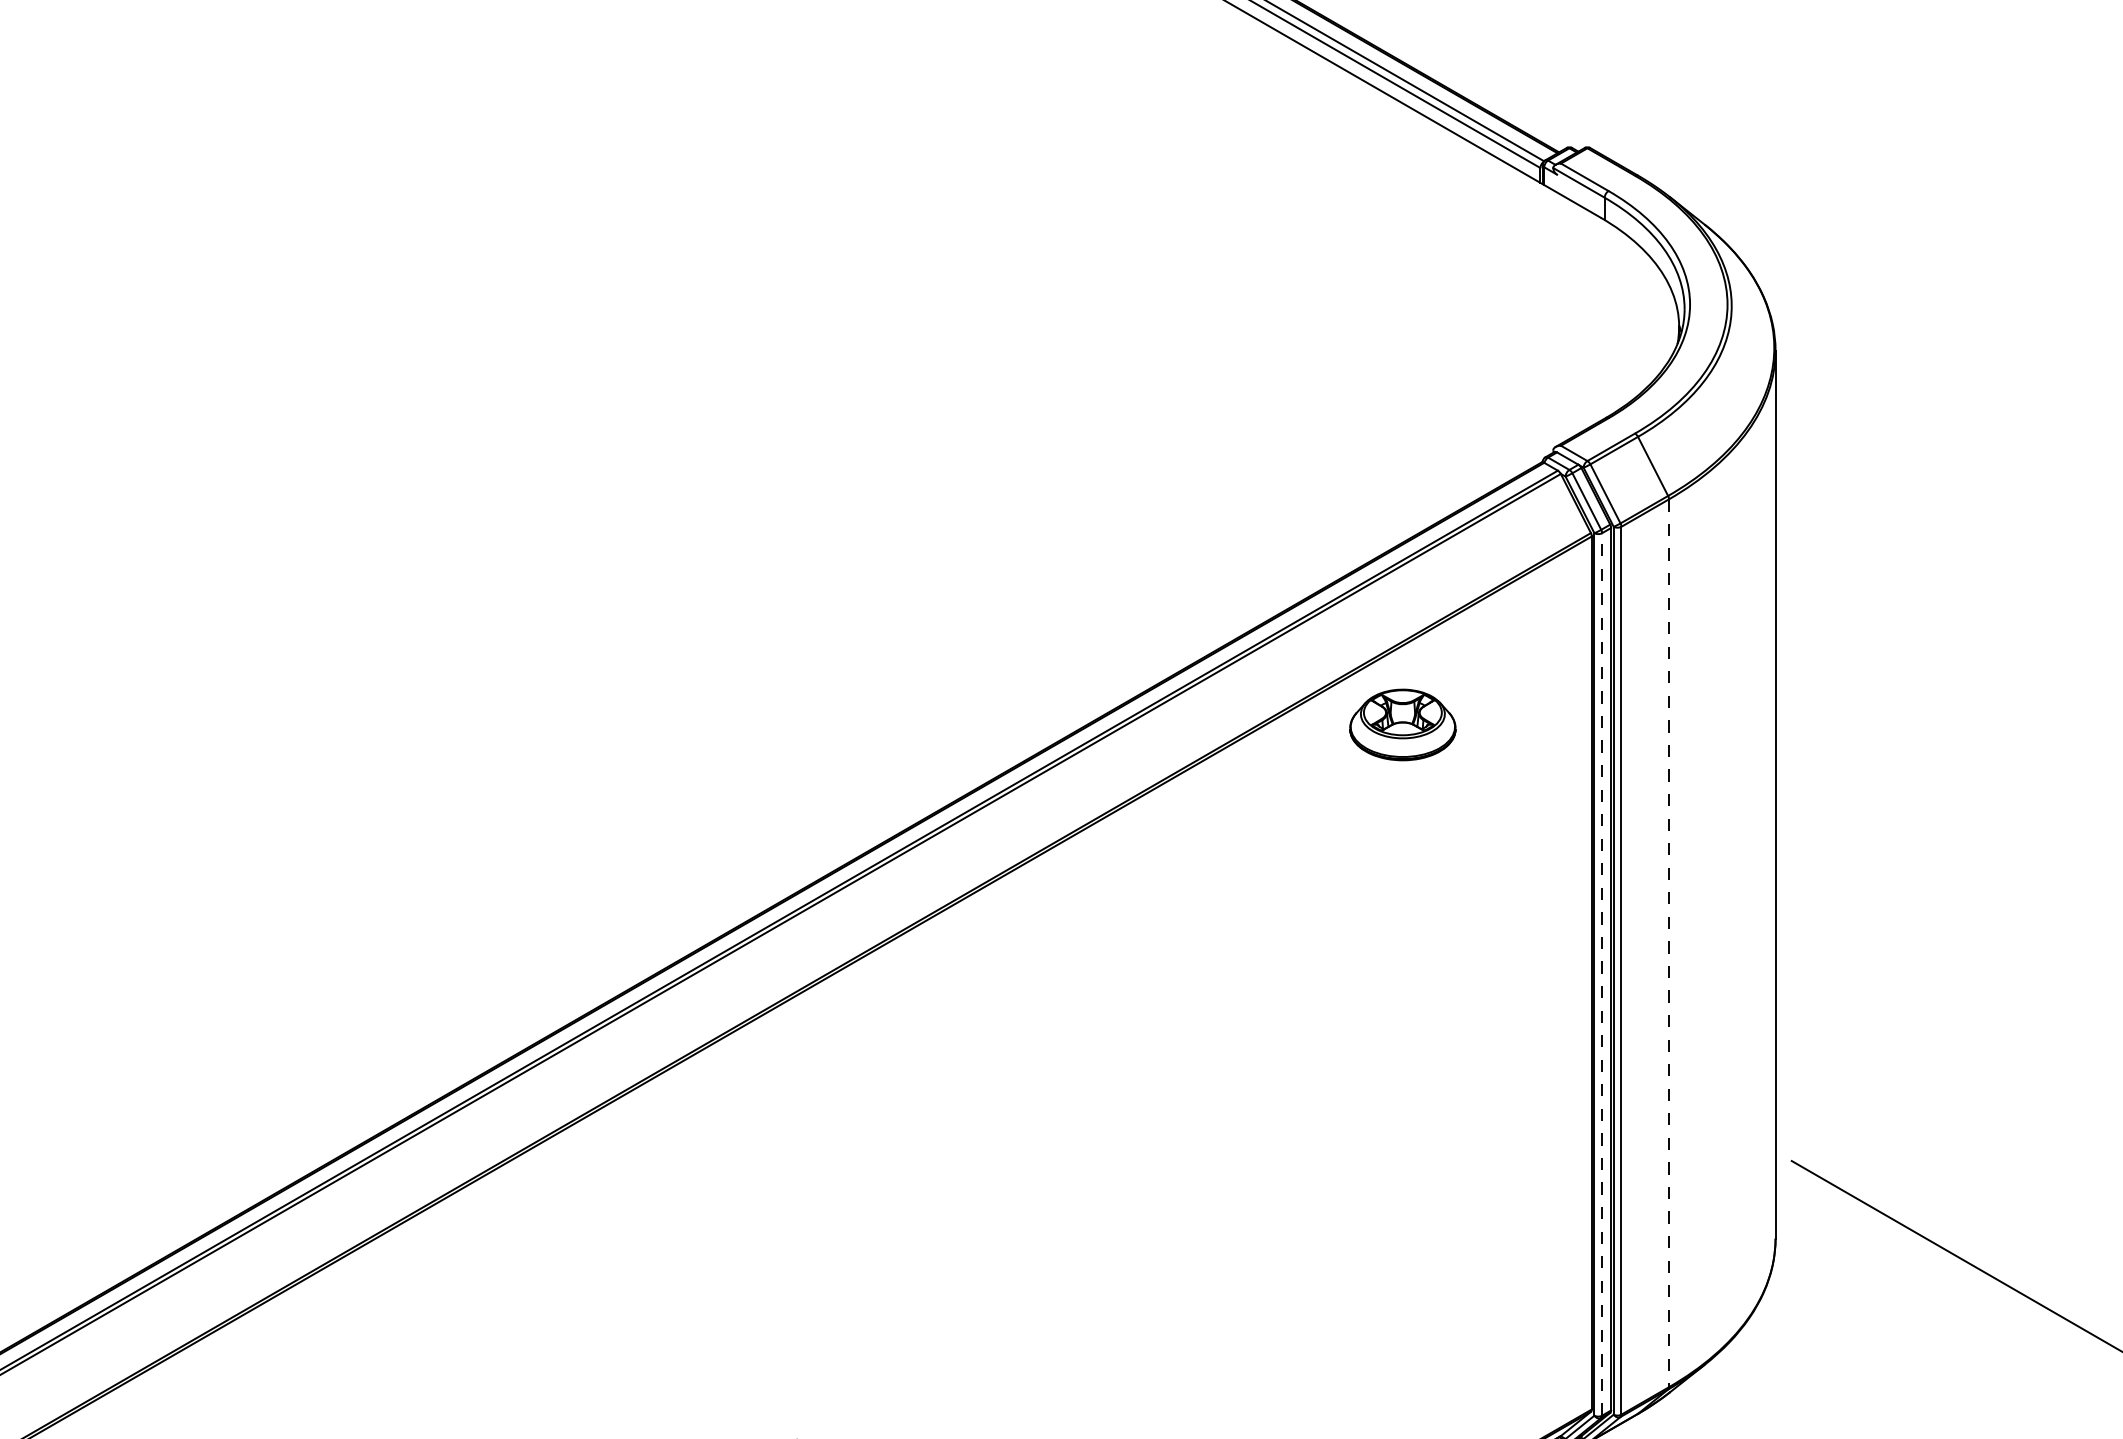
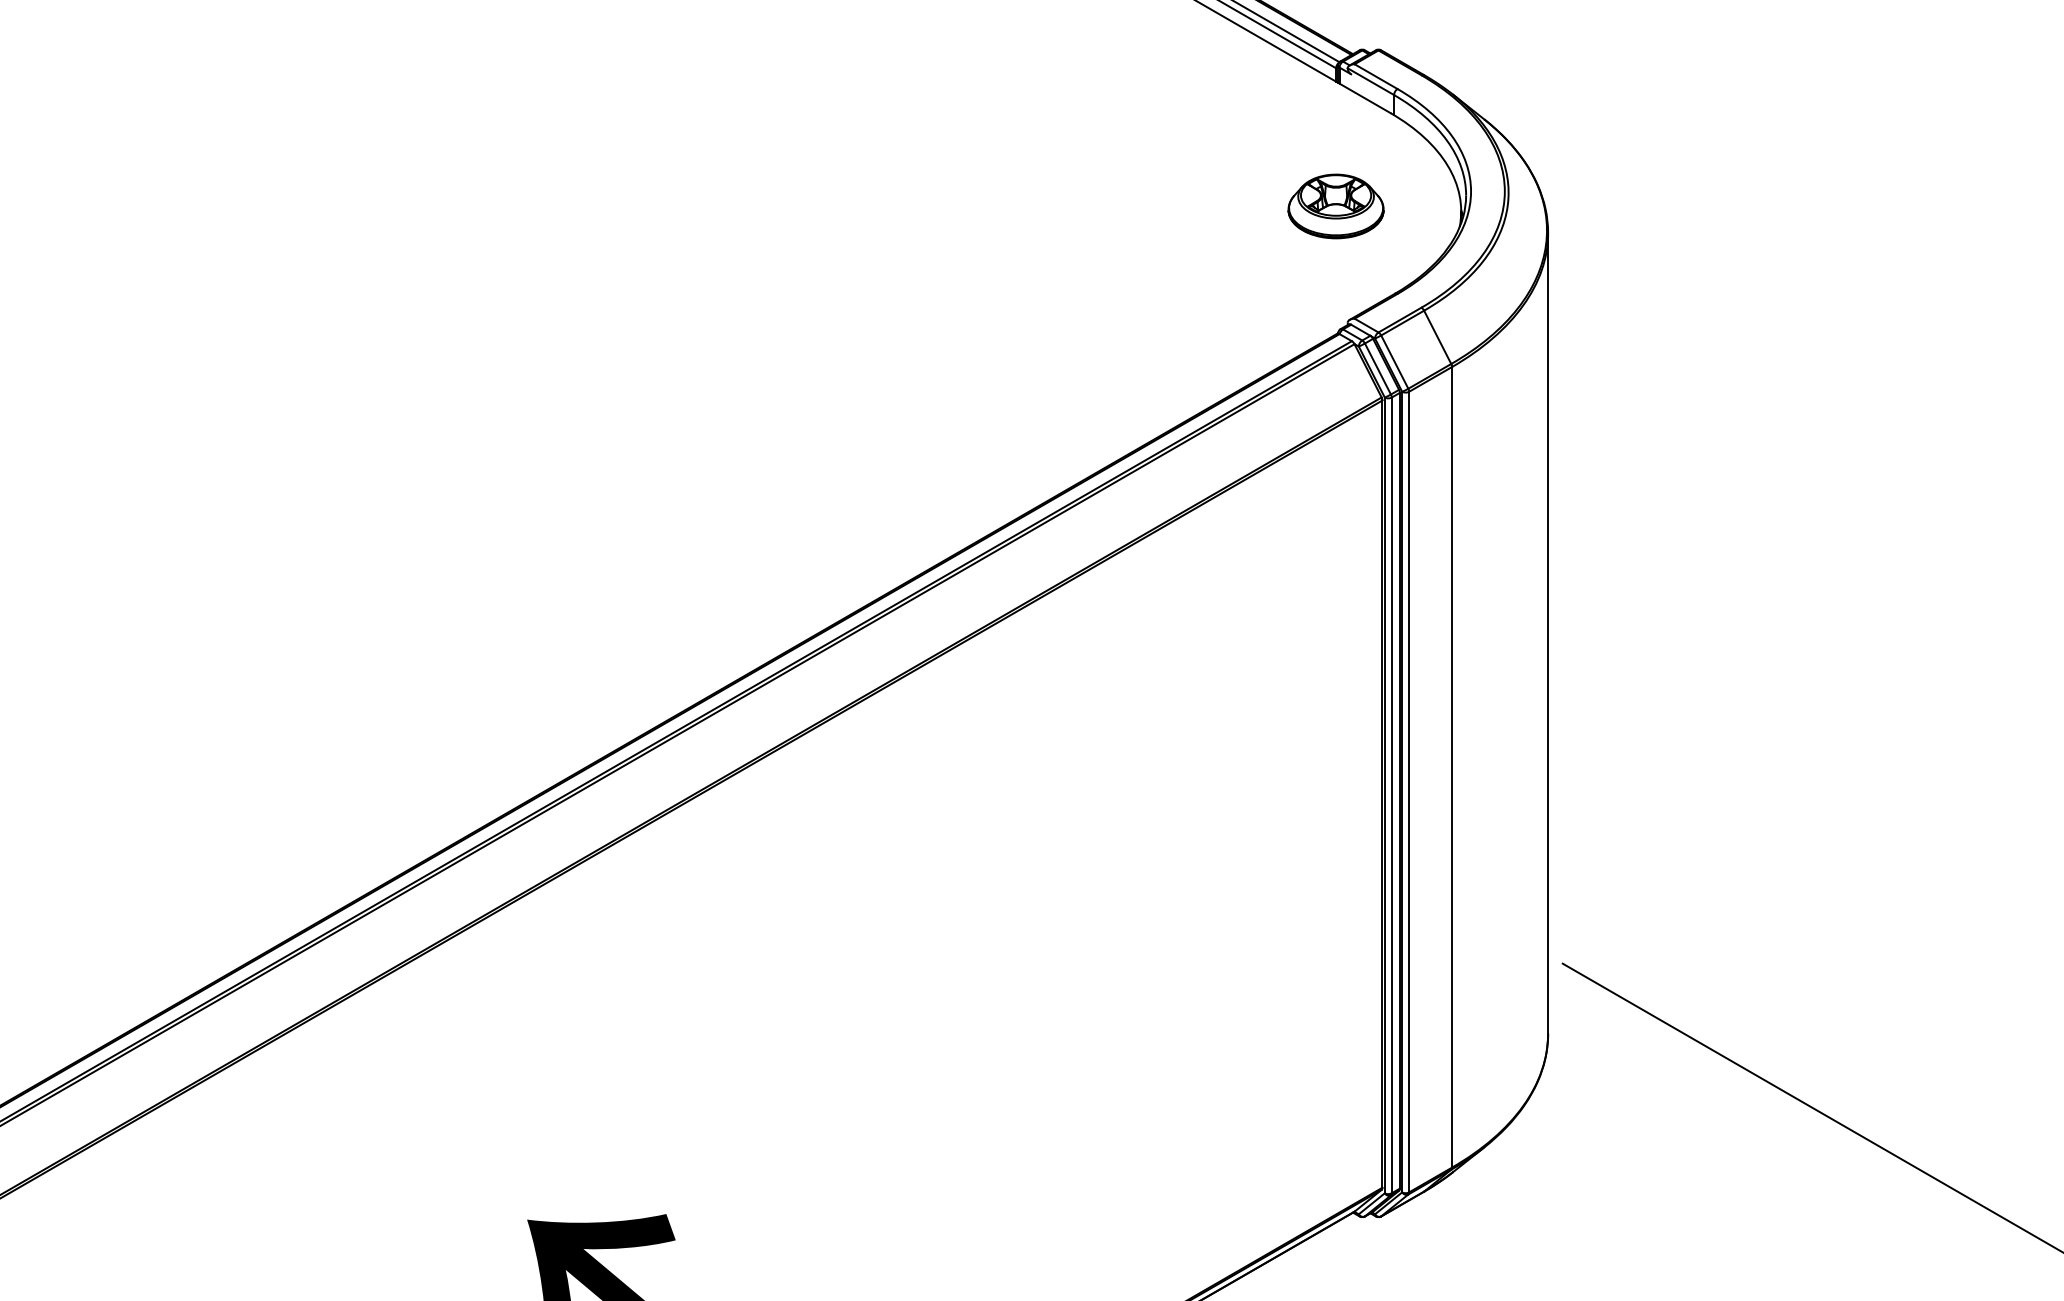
part: (1402, 724) -> (1335, 206), moved
line: (1669, 943) -> (1452, 767), dashed -> solid
line: (1601, 974) -> (1391, 795), dashed -> solid

